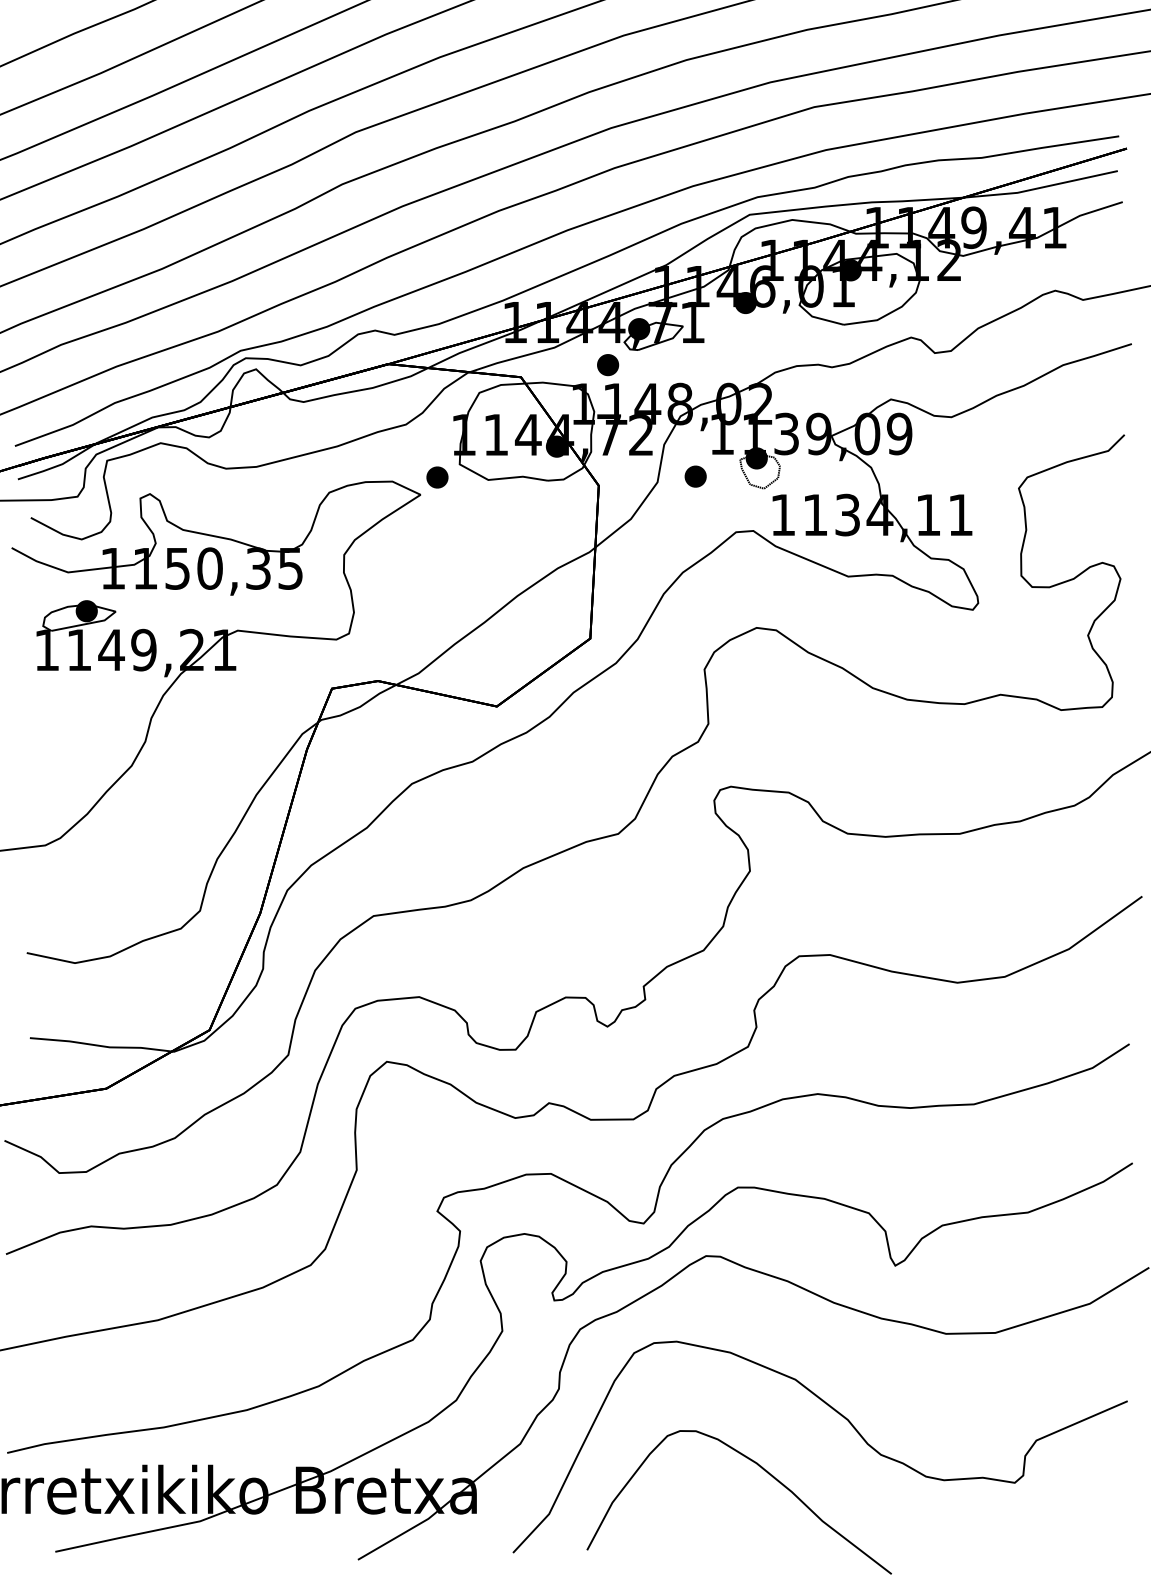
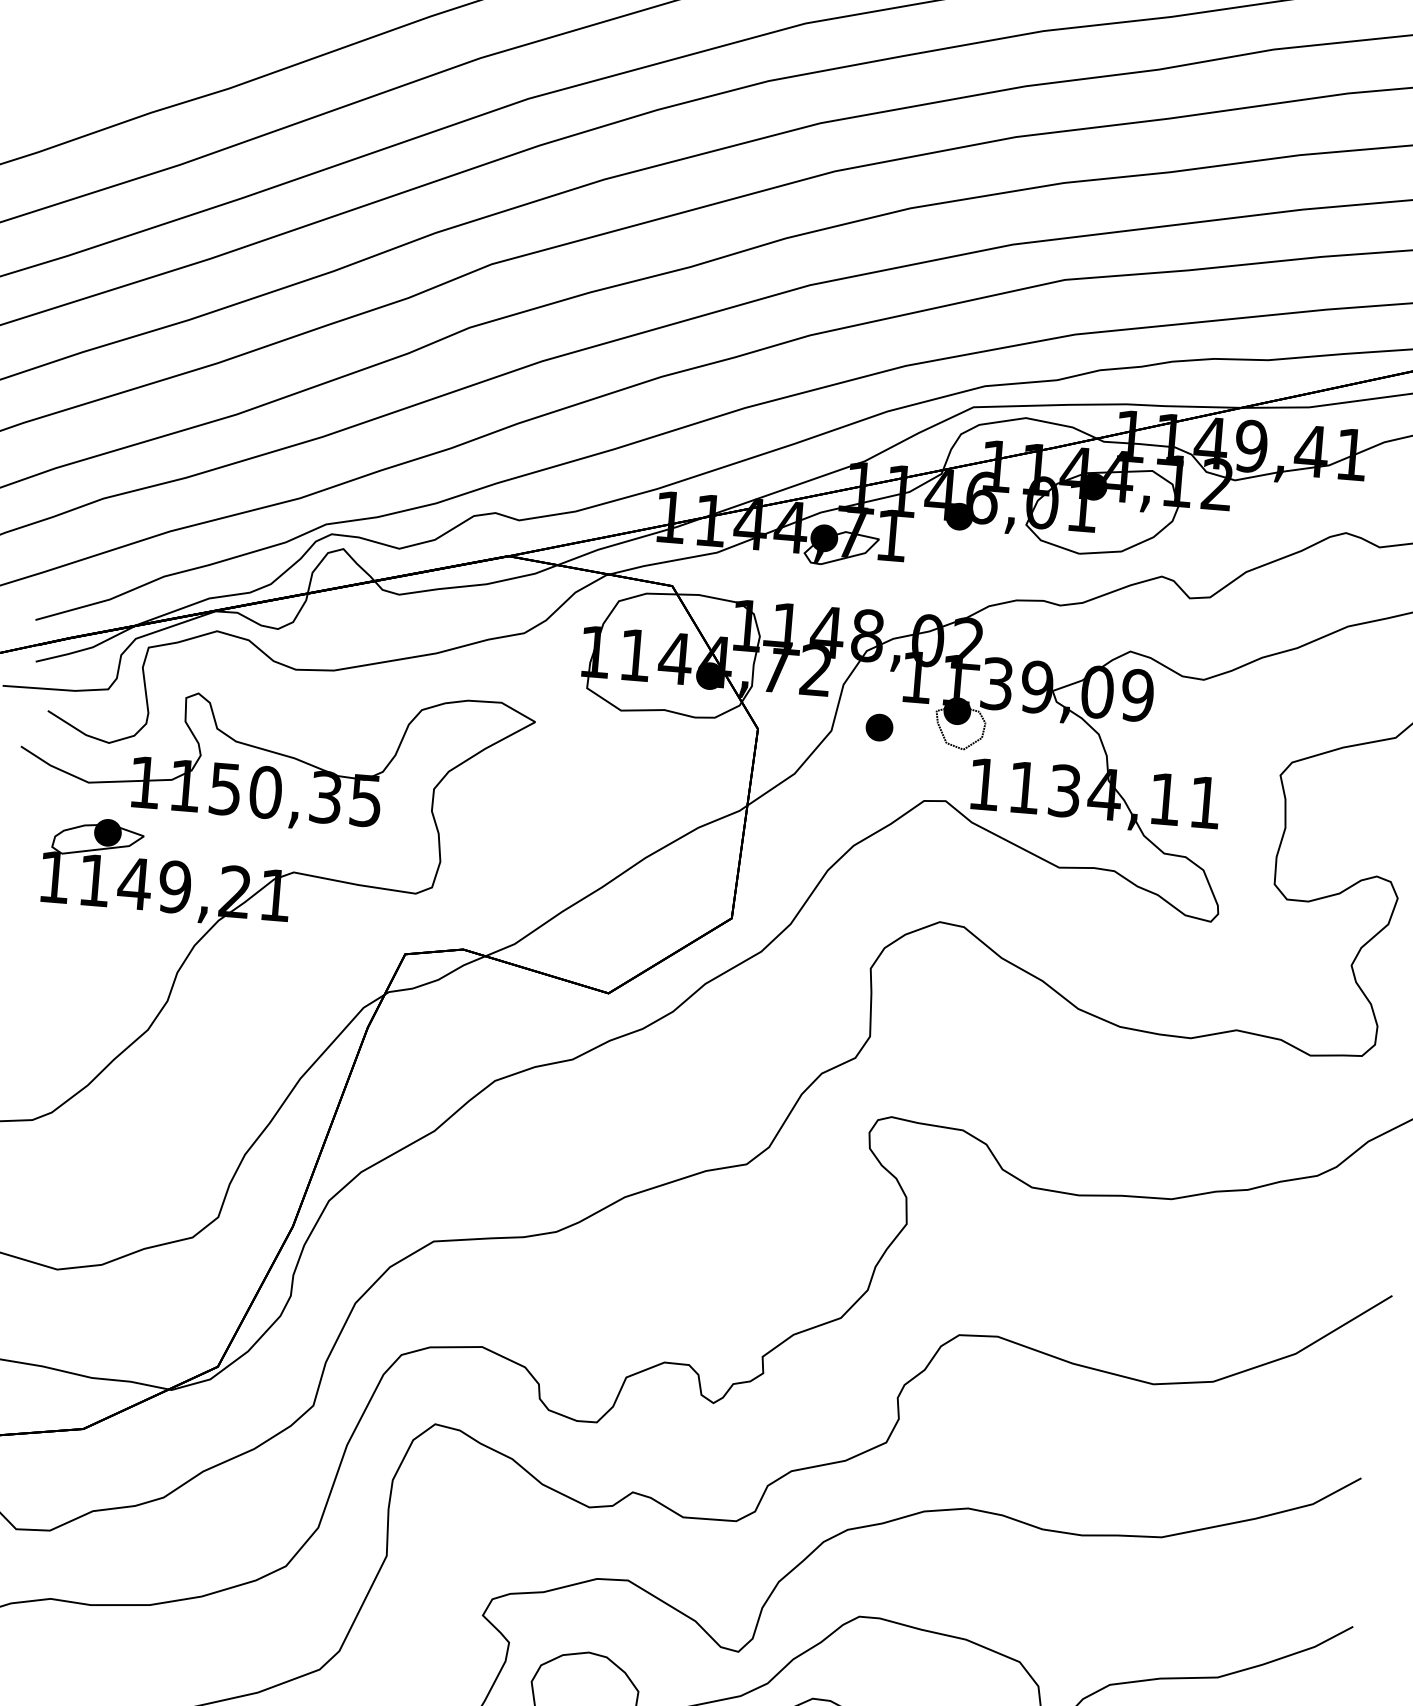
part: (608, 365) -> (782, 580), removed
part: (437, 477) -> (558, 702), removed

